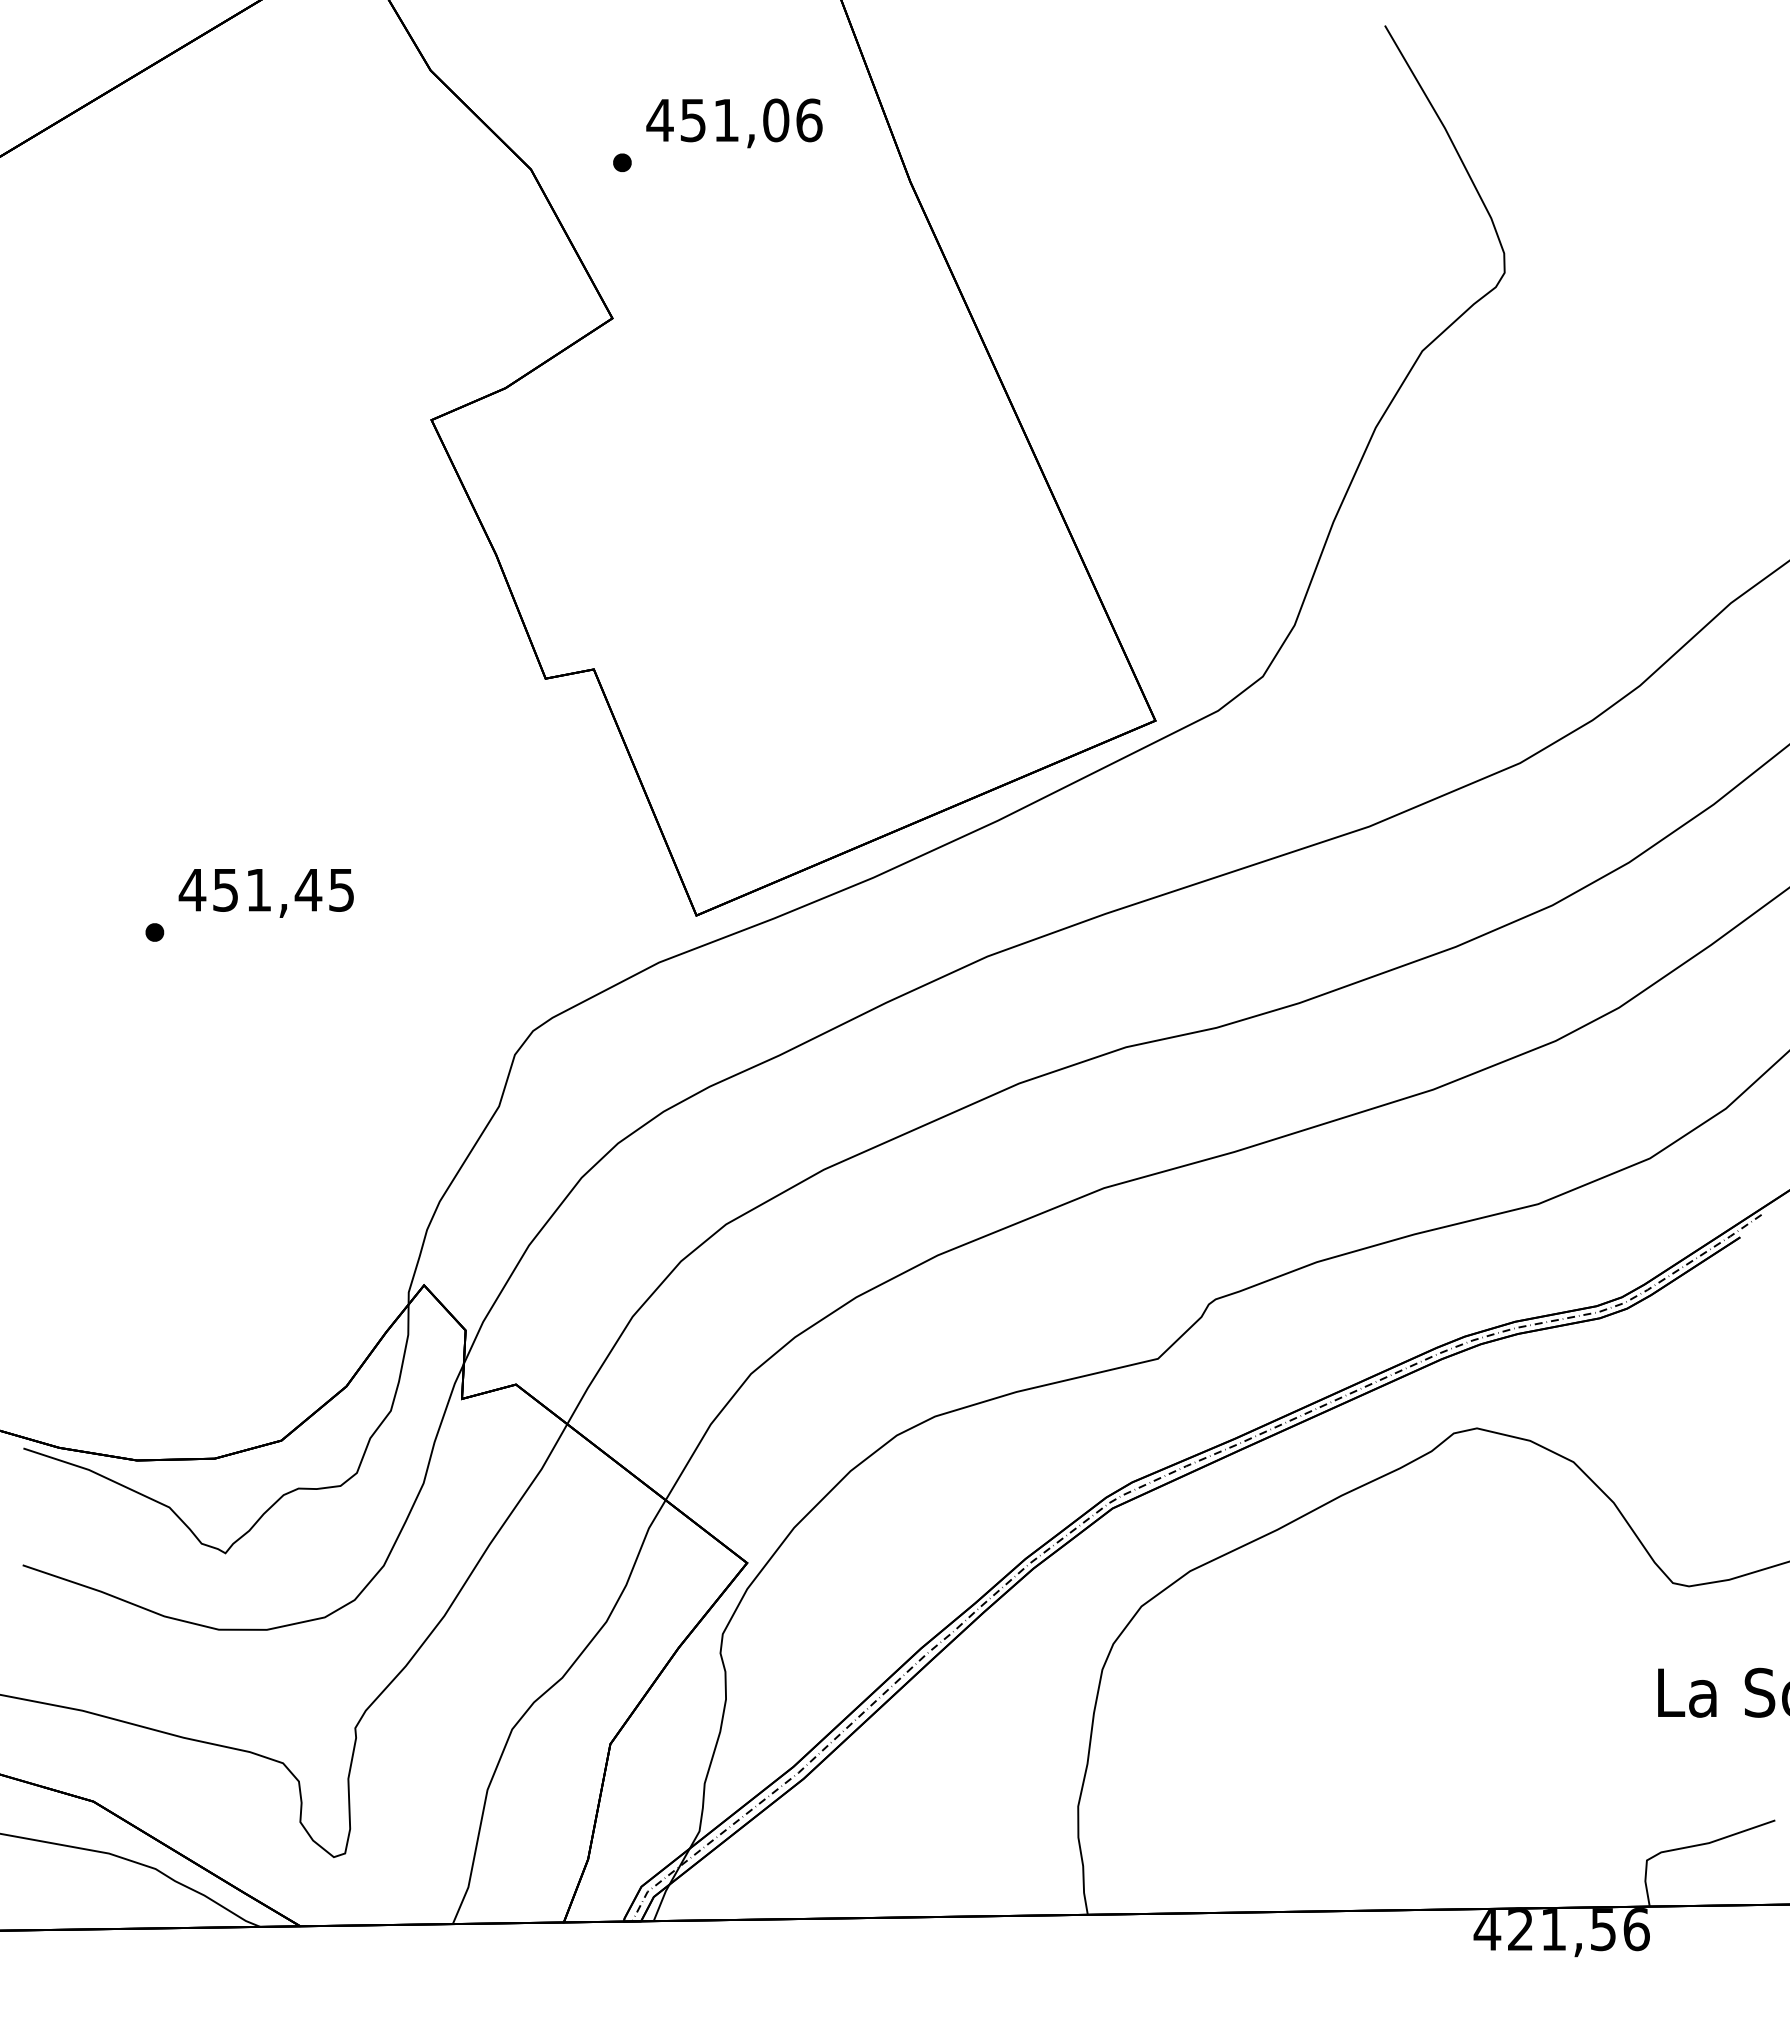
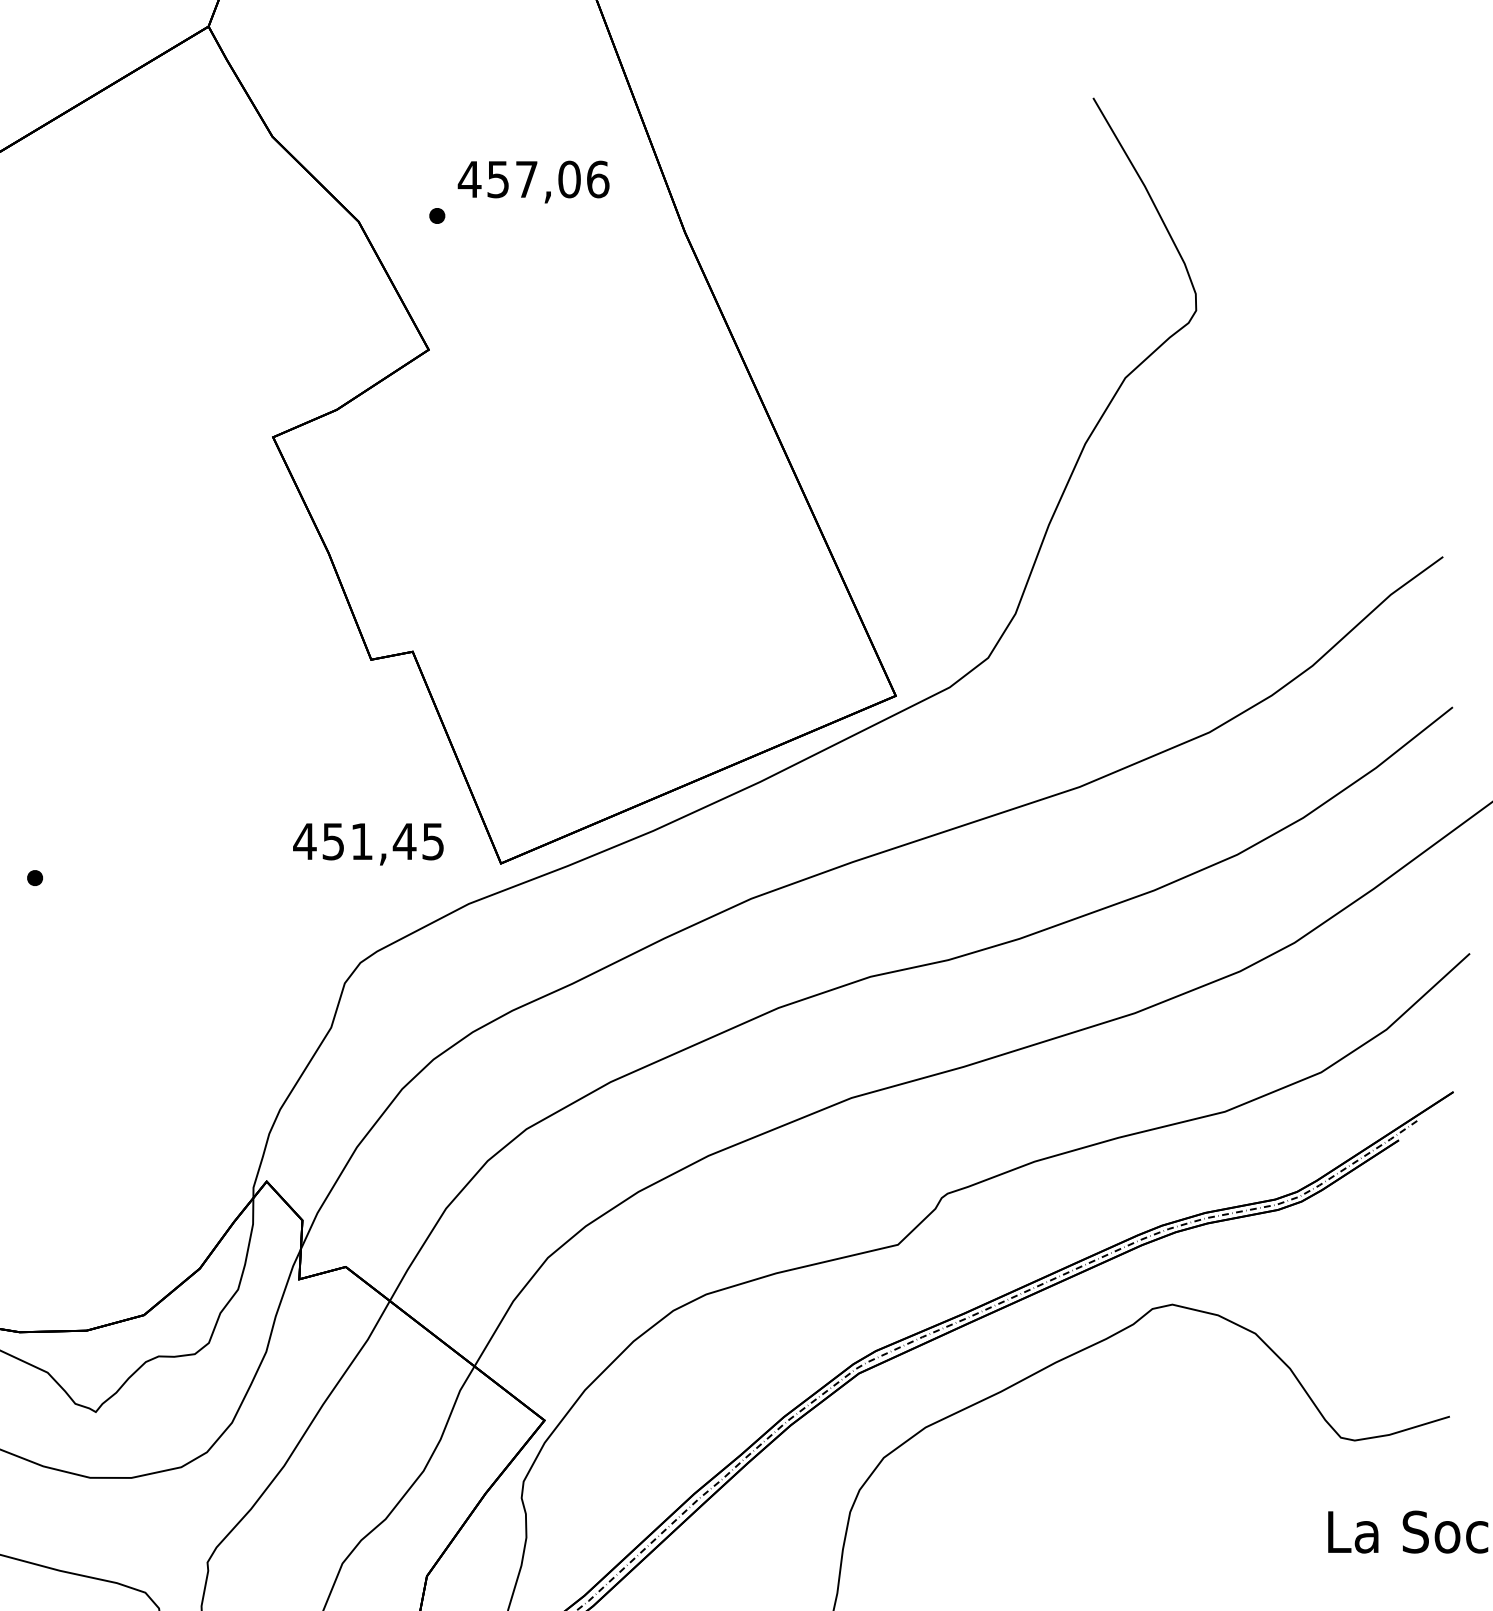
text: (726, 120) -> (526, 179), 451,06 -> 457,06
text: (265, 893) -> (367, 844), moved

